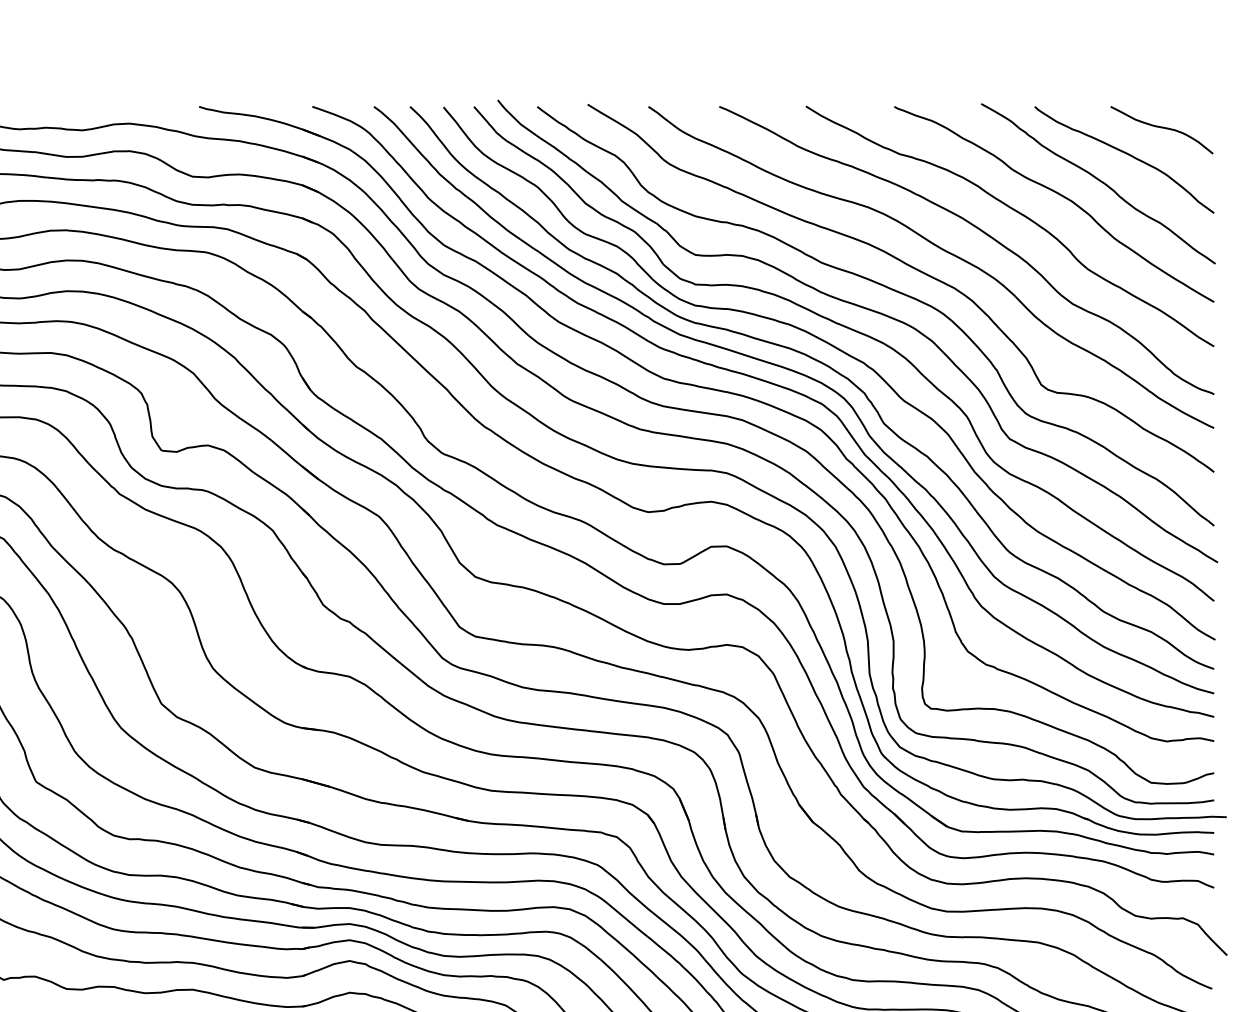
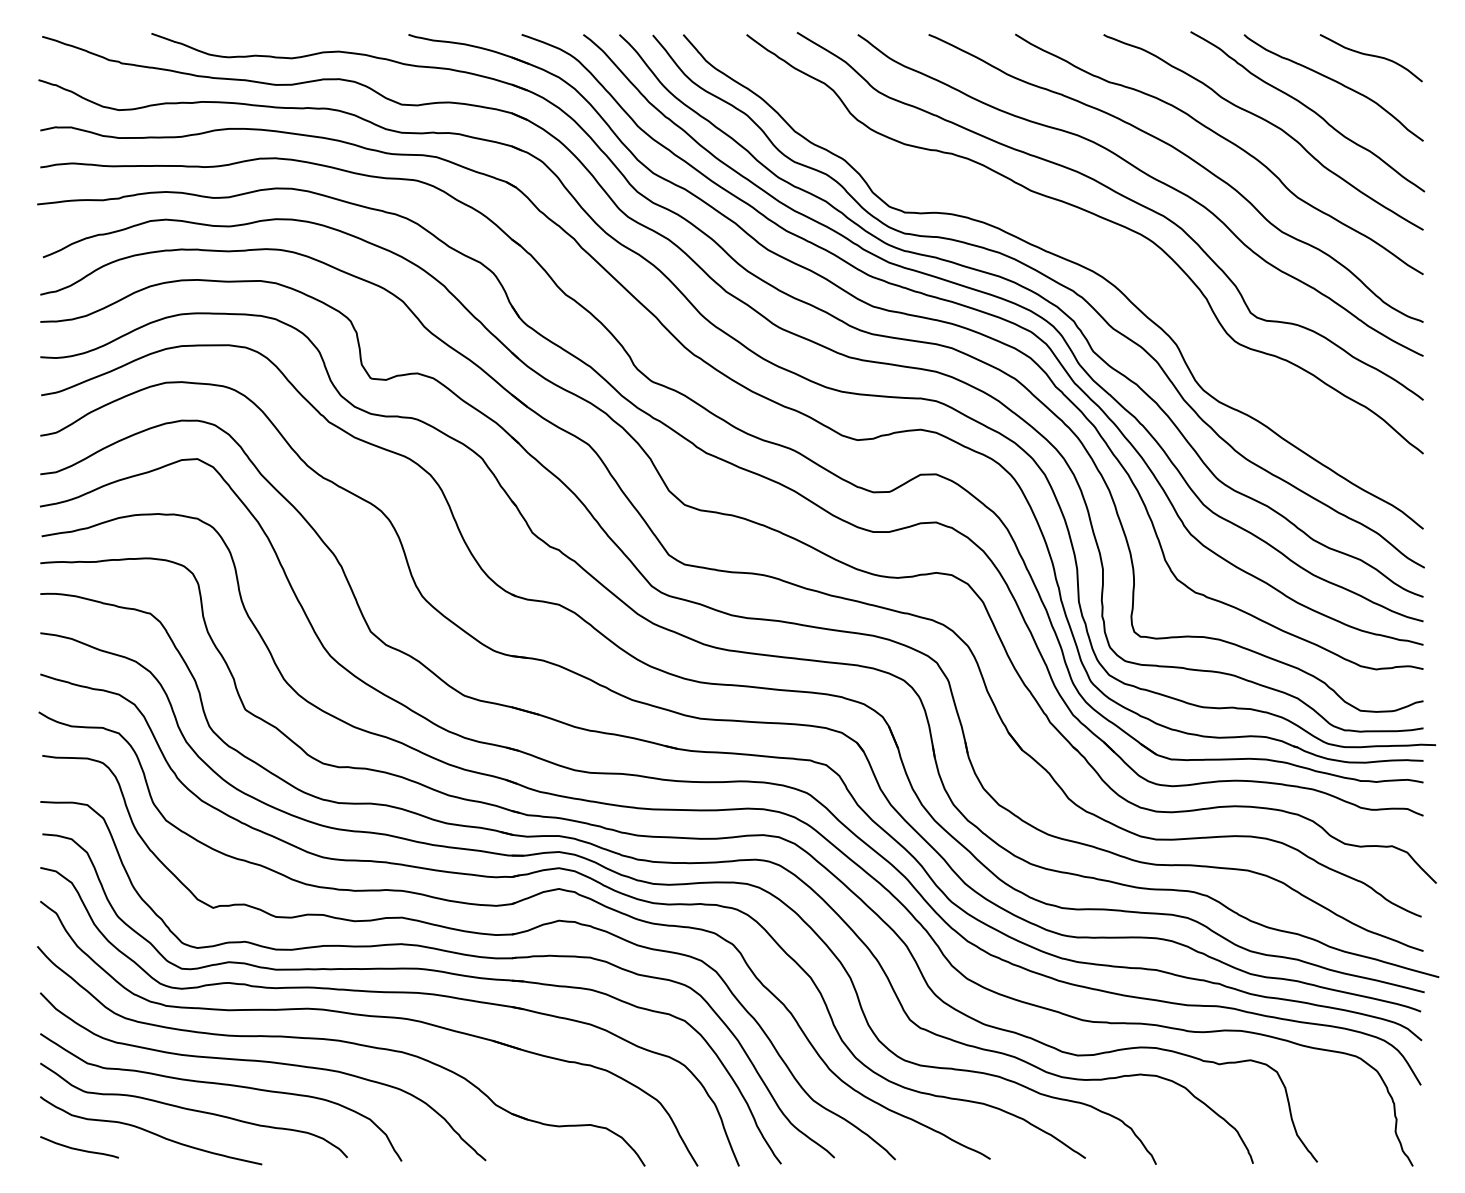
curve: (865, 309) -> (1074, 237), removed

